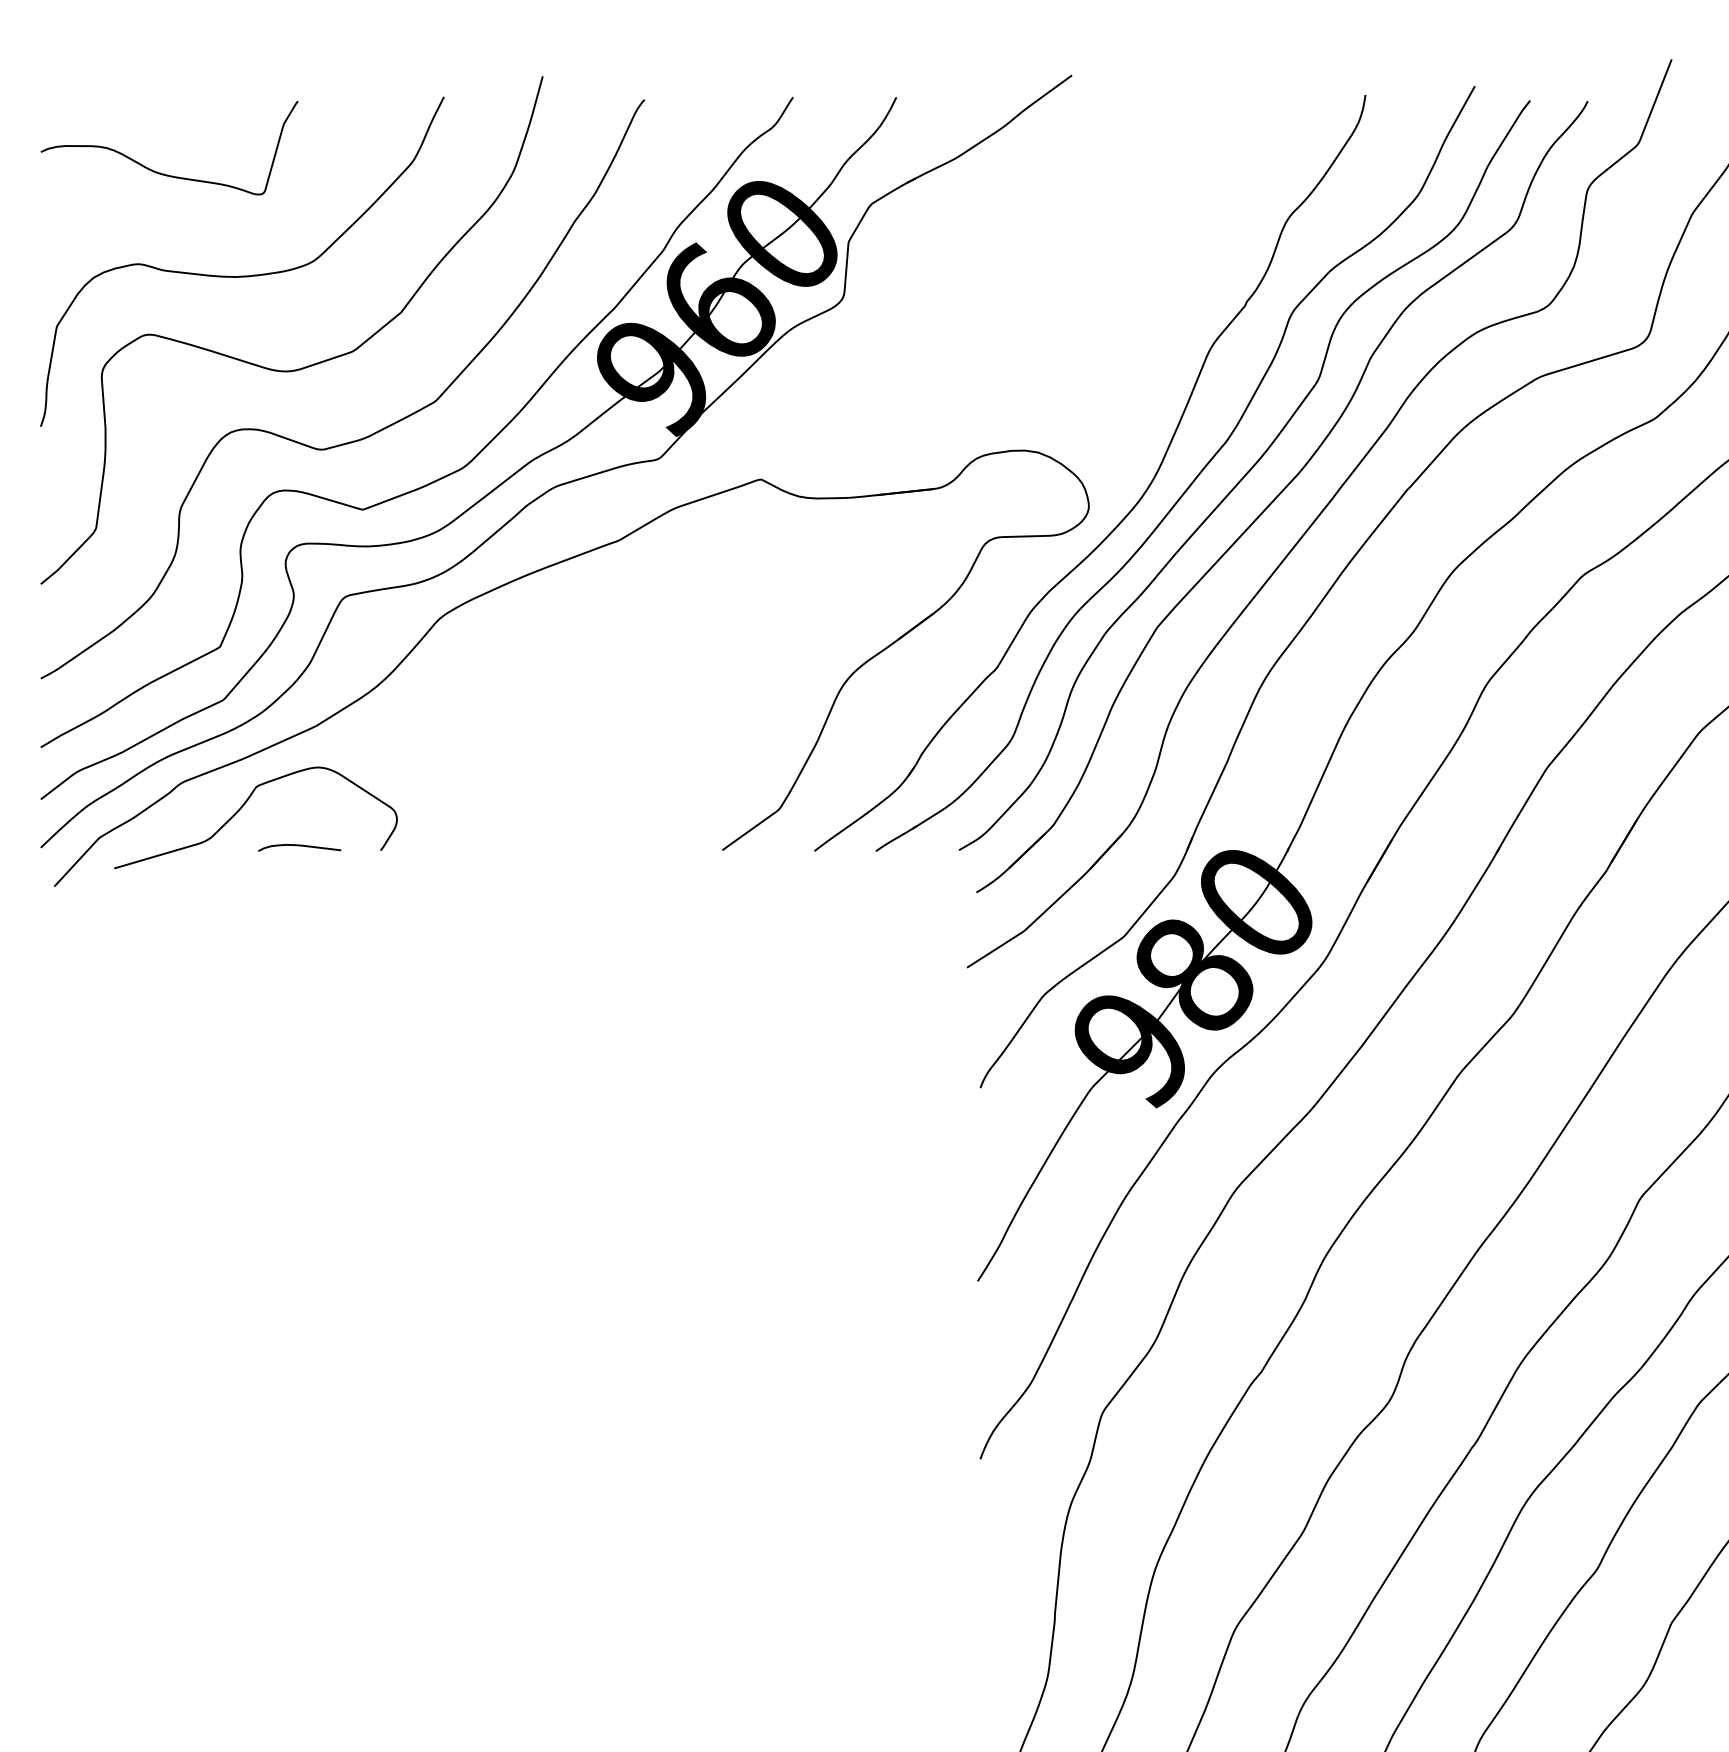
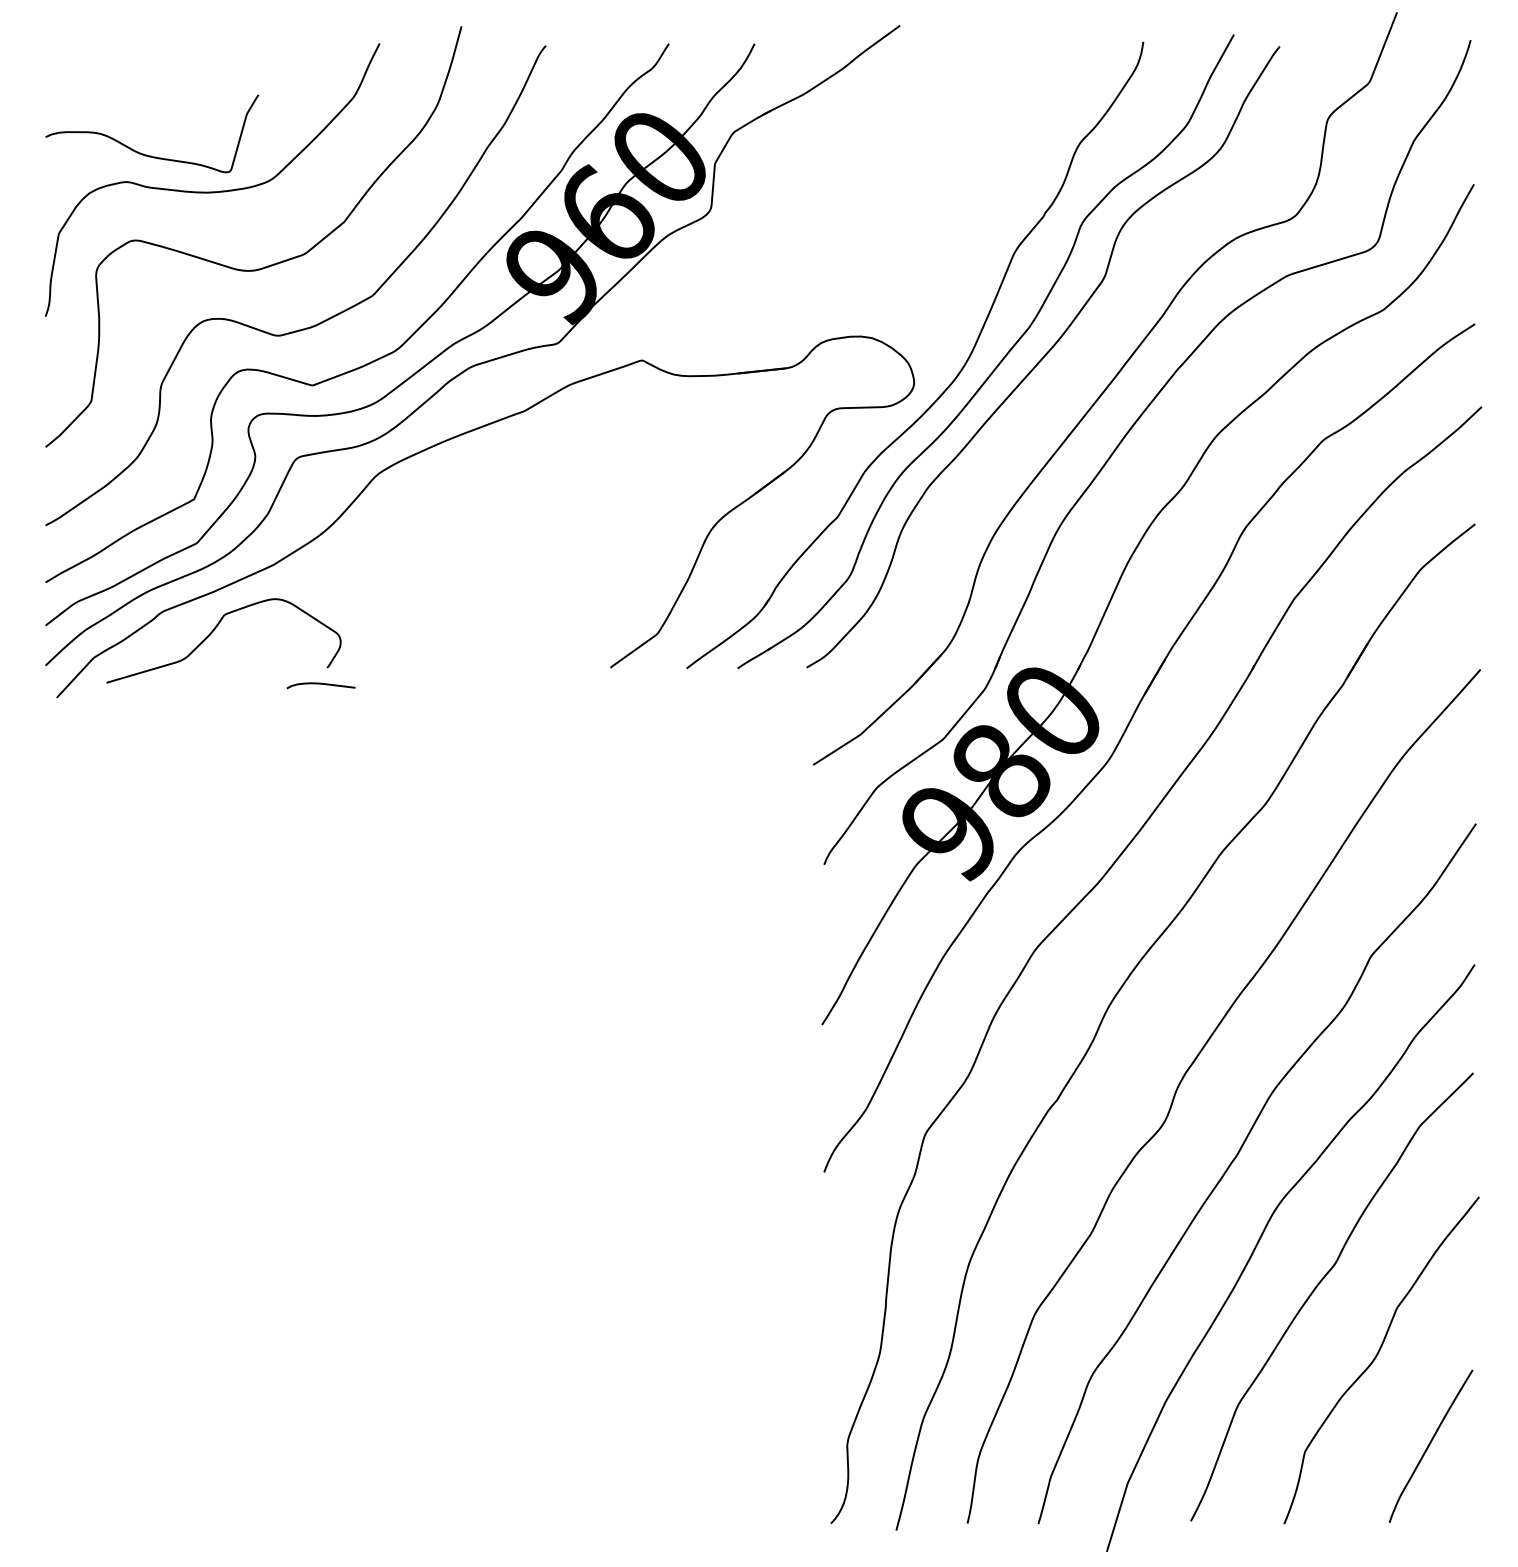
curve: (162, 173) -> (146, 154), moved
part: (1282, 496) -> (1074, 374), removed
curve: (298, 846) -> (320, 684), moved

